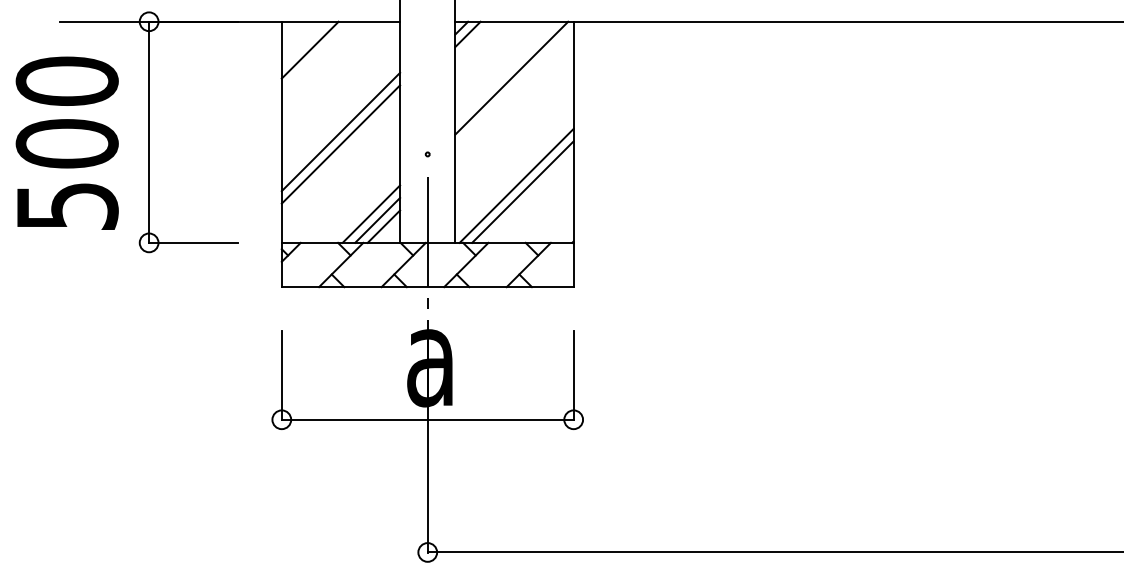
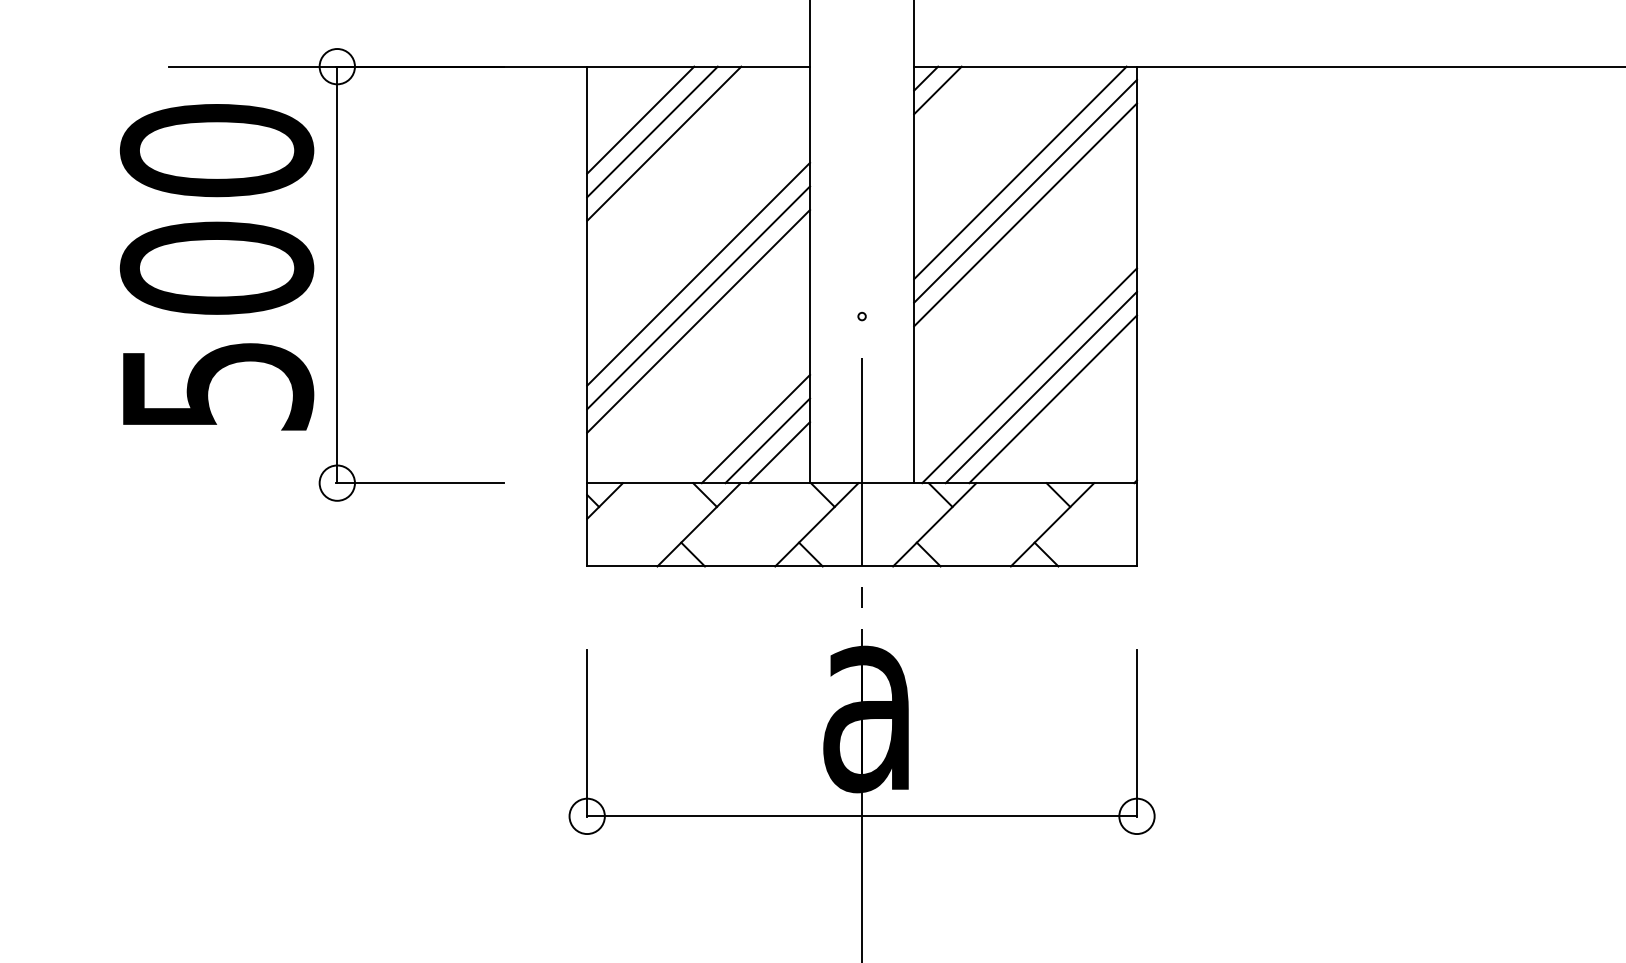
line: (316, 56) -> (652, 132), added
line: (322, 62) -> (663, 143), added
line: (514, 87) -> (1025, 190), added
line: (514, 100) -> (1025, 214), added
text: (66, 142) -> (215, 265), moved
line: (340, 156) -> (697, 320), added
line: (528, 197) -> (1051, 397), added

